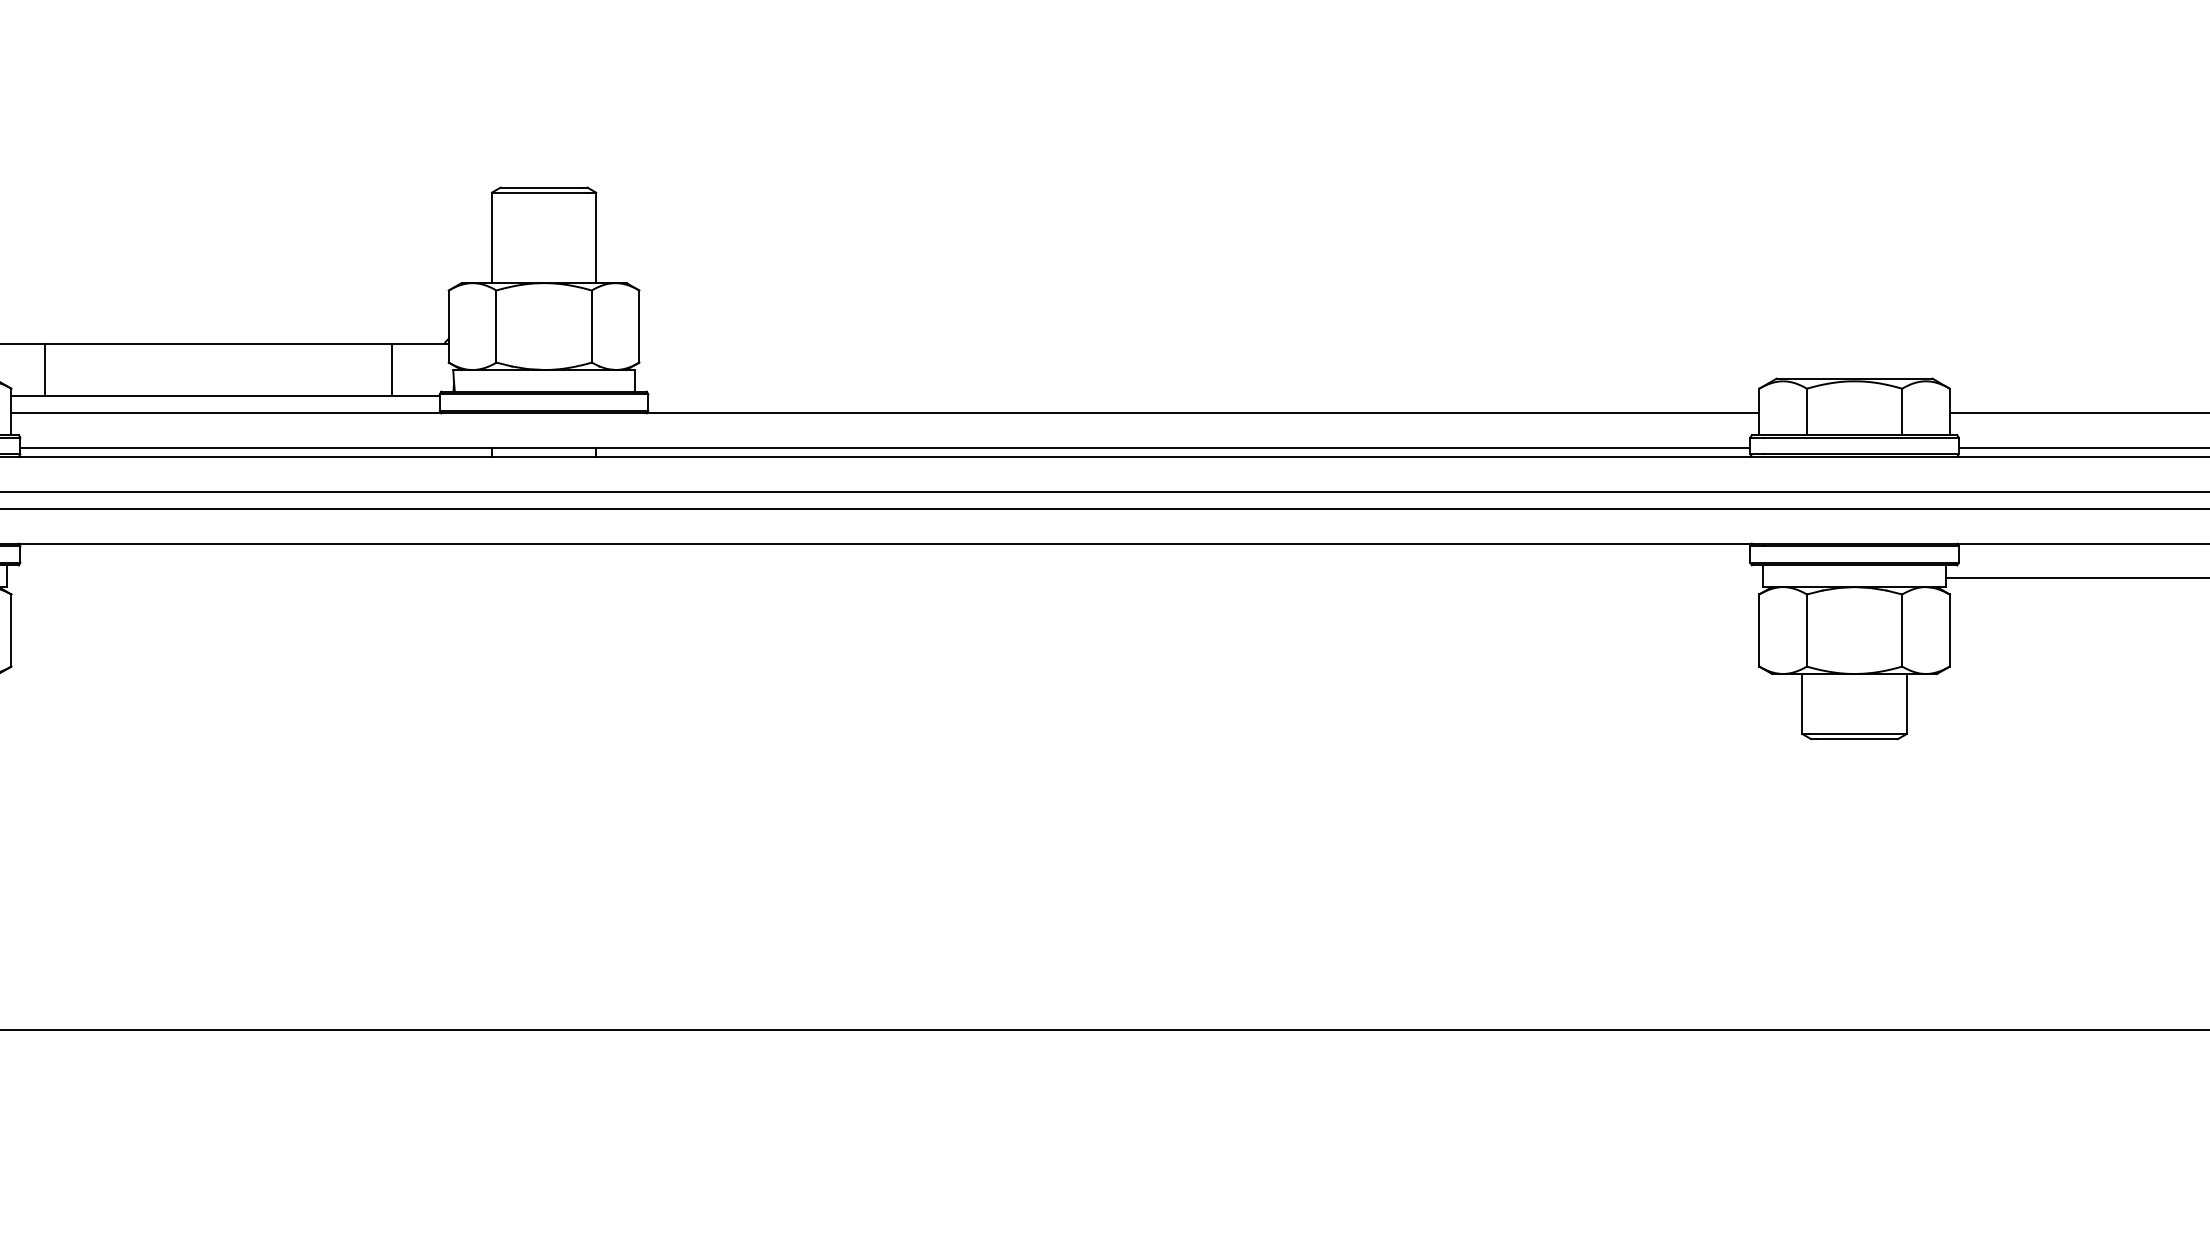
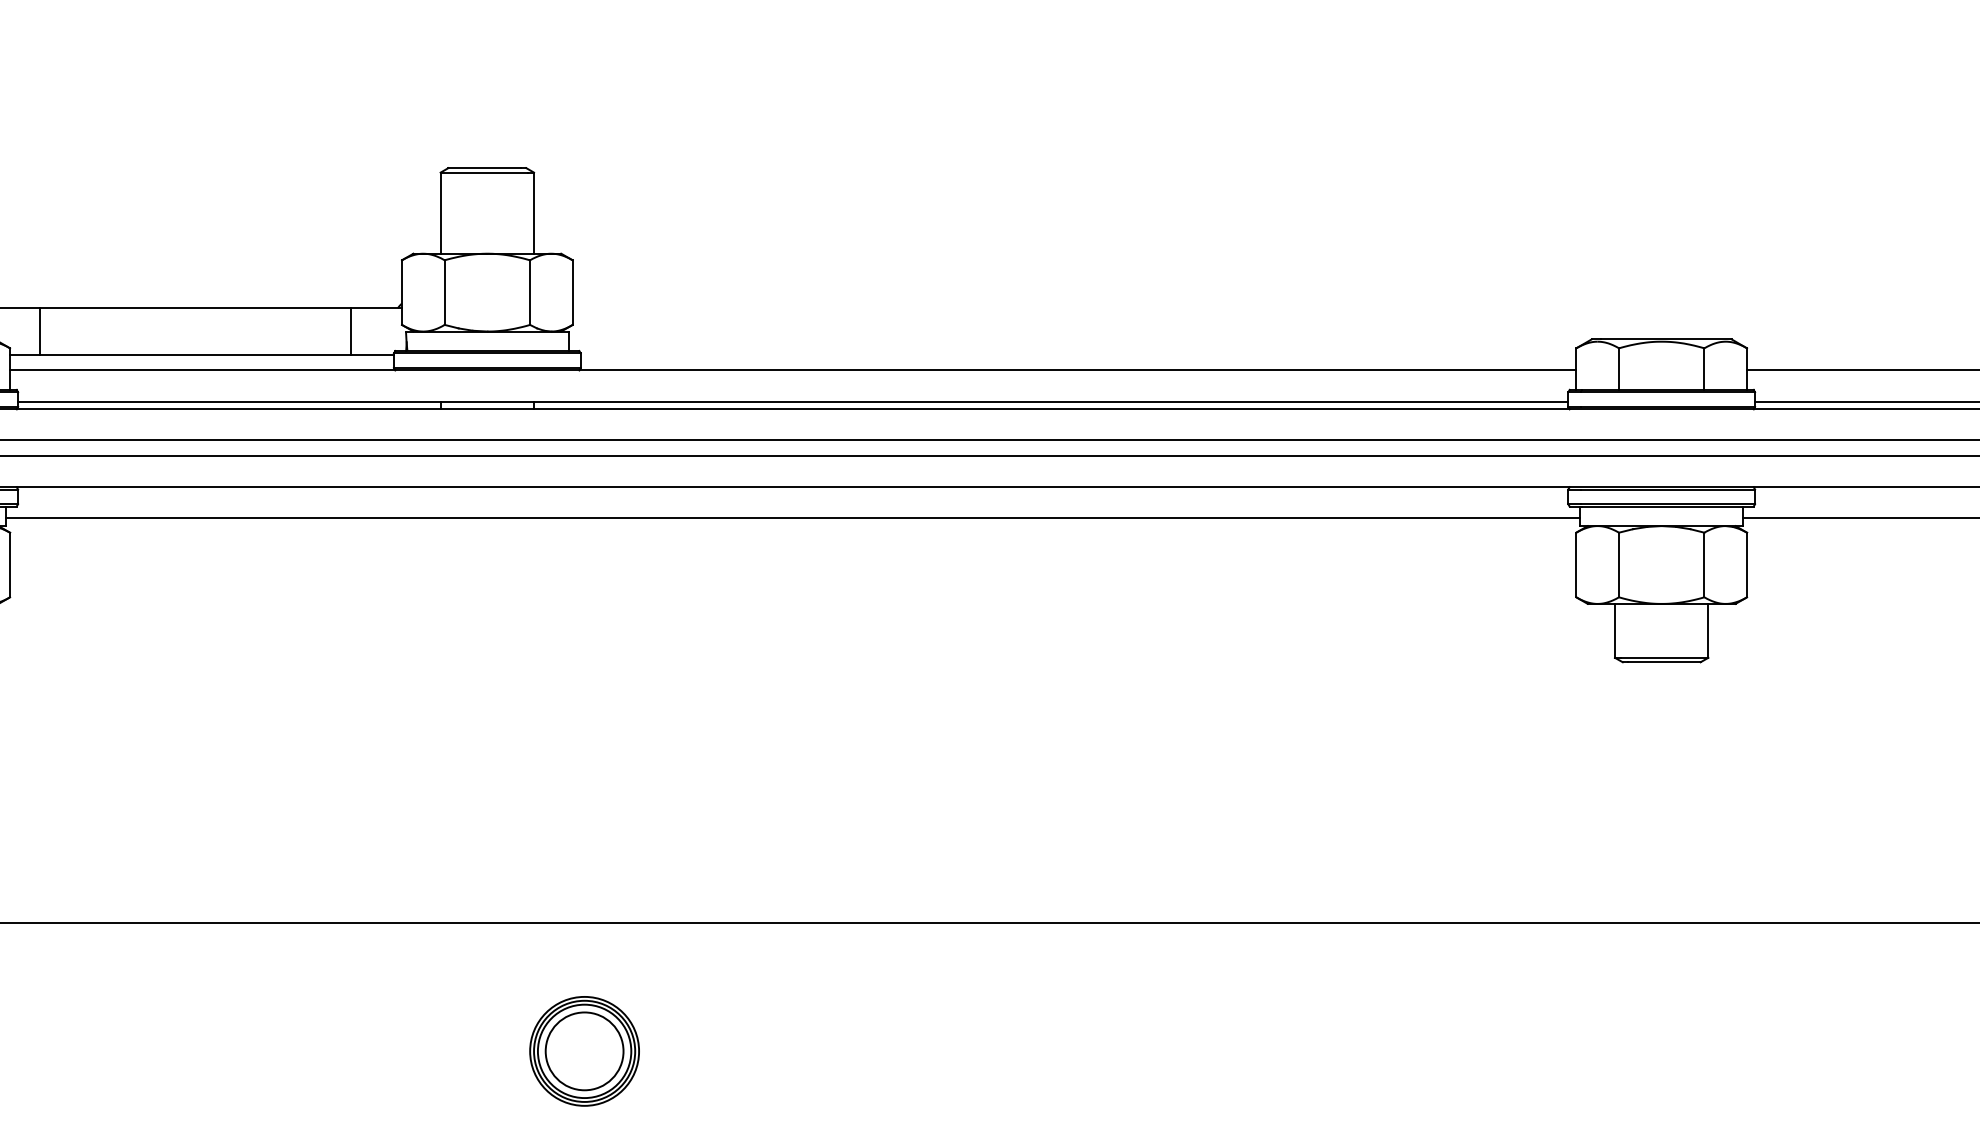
line: (885, 578) -> (793, 518), added
part: (652, 1172) -> (584, 1050), added

